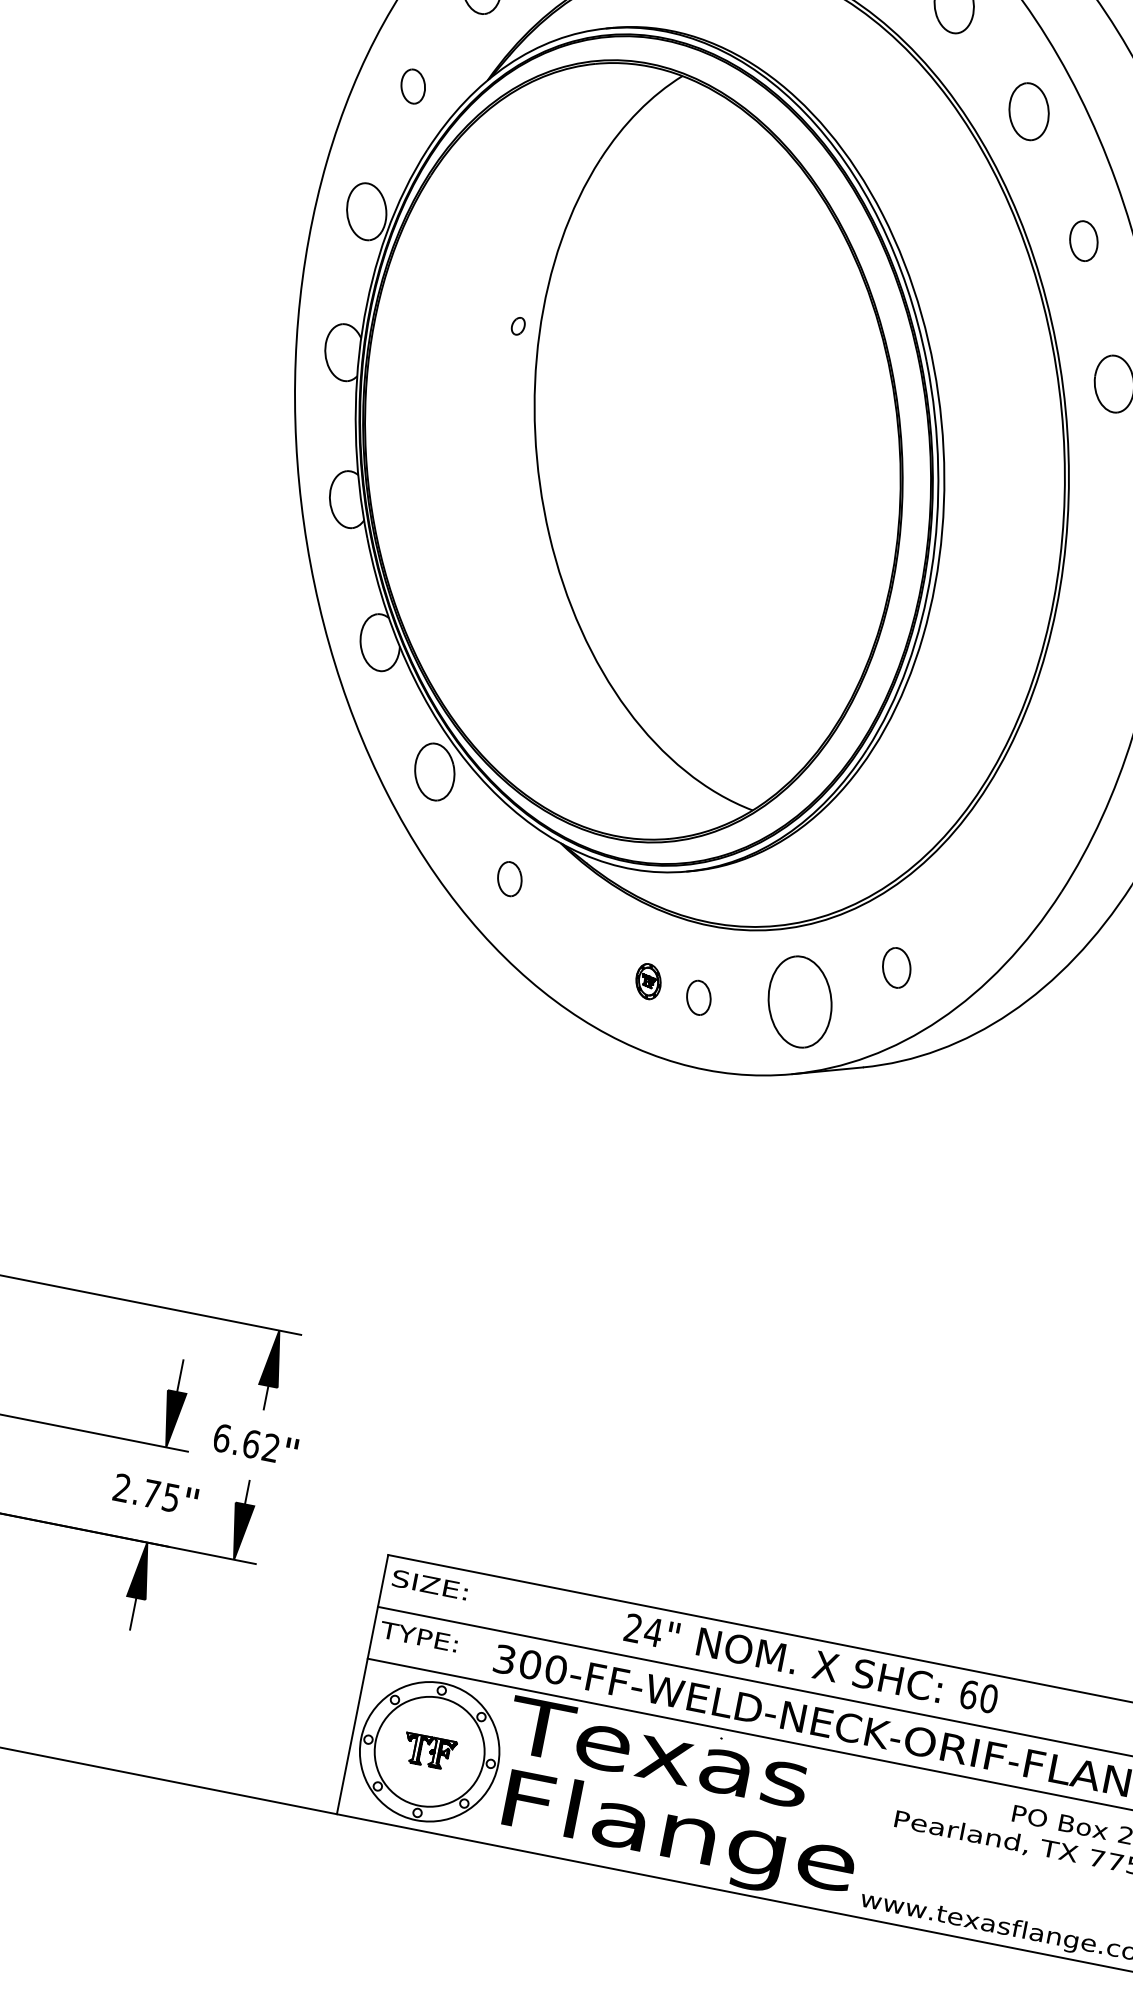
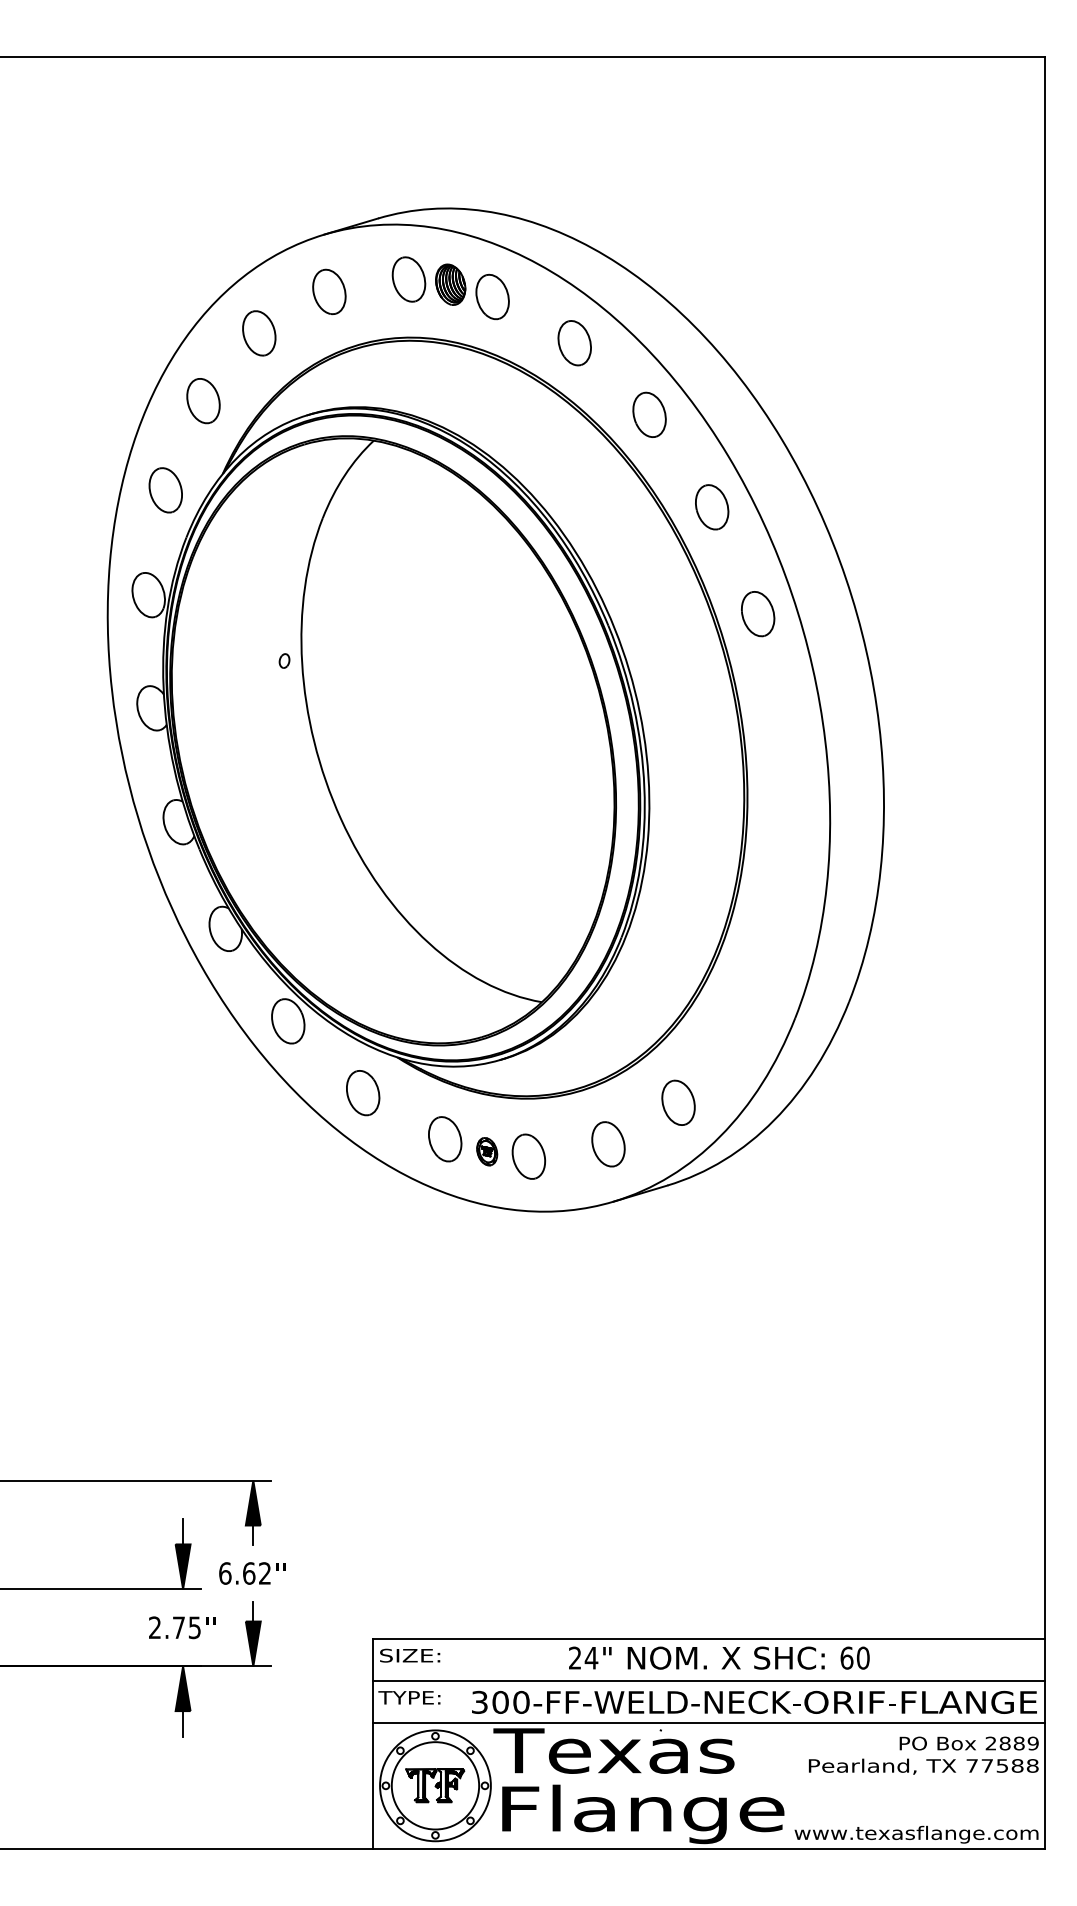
part: (413, 86) -> (165, 490), size x1.67
part: (1084, 241) -> (712, 507), size x1.43
part: (510, 879) -> (363, 1093), size x1.67
part: (600, 956) -> (445, 1139), added
part: (896, 967) -> (678, 1102), size x1.43
part: (698, 997) -> (528, 1156), size x1.67
part: (800, 1002) -> (608, 1144), size x0.62
part: (429, 1751) -> (435, 1785), size x1.43

